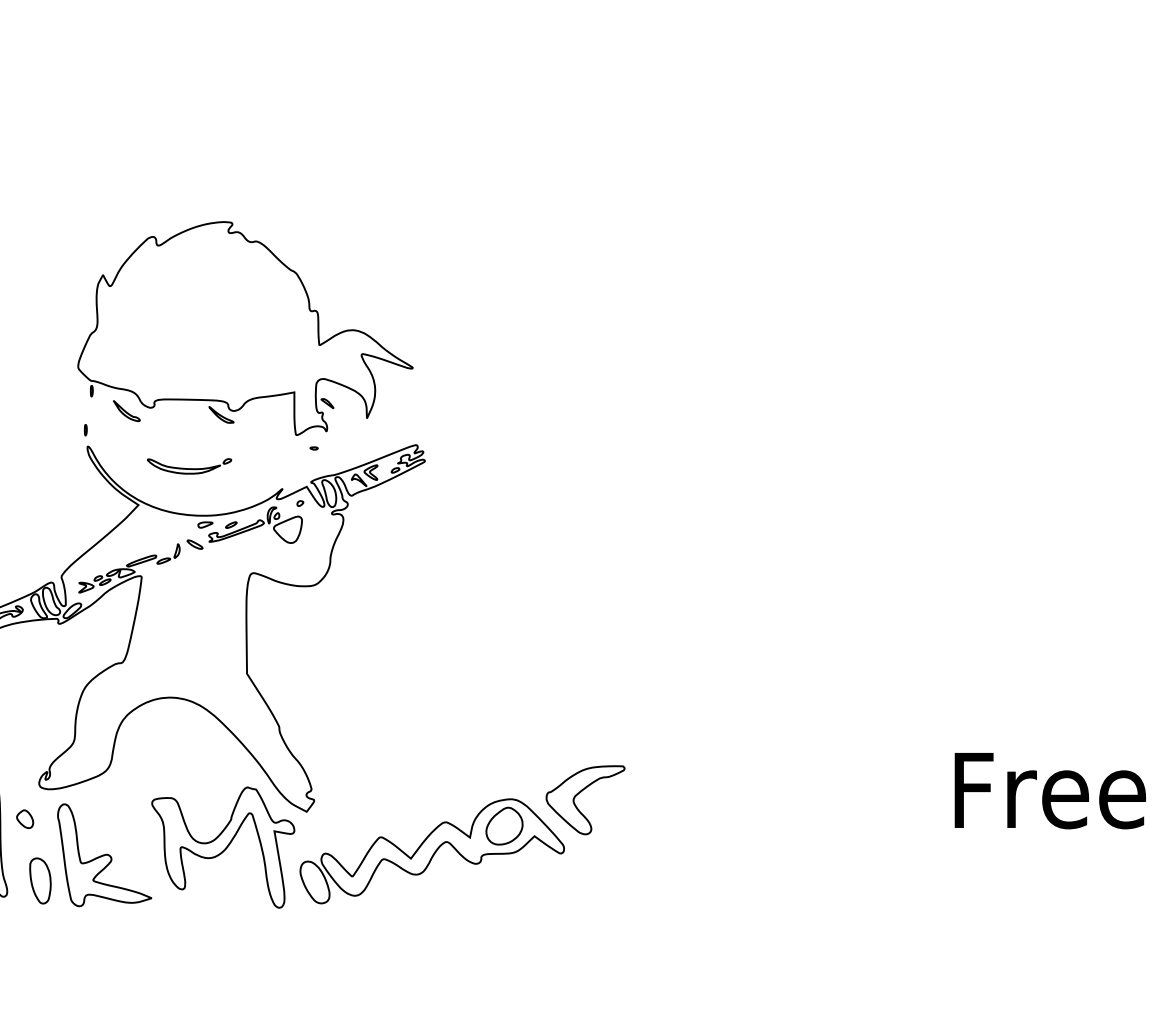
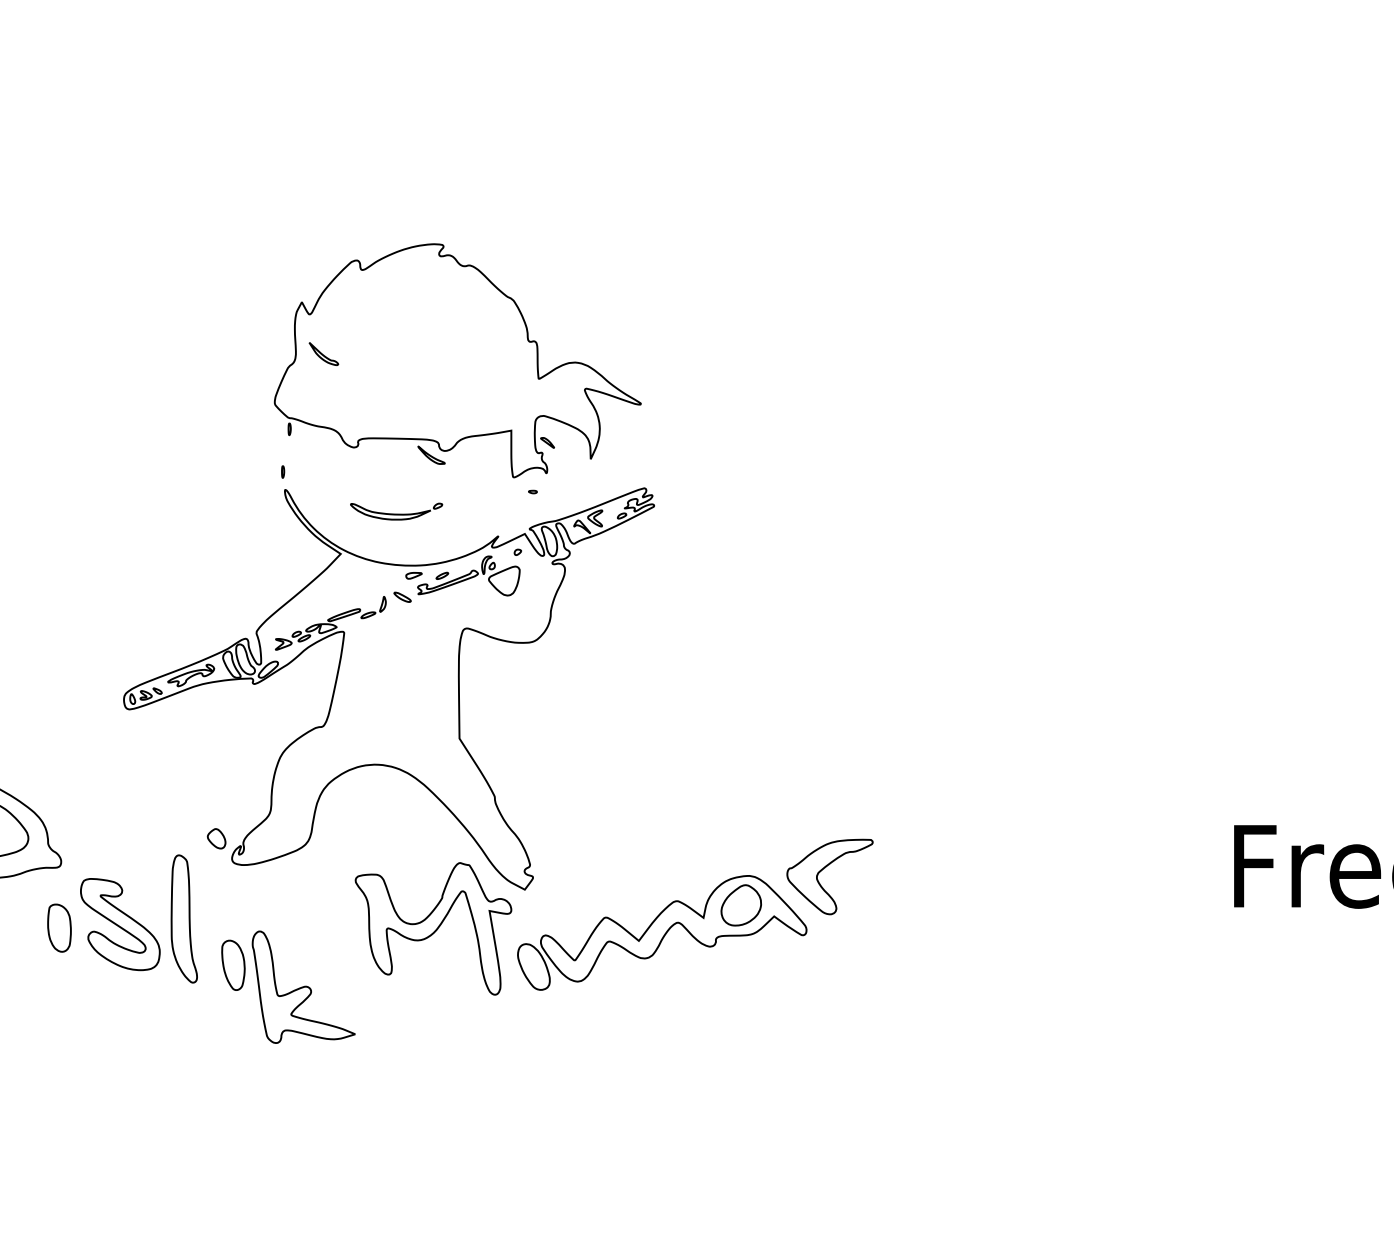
part: (126, 410) -> (323, 353), moved
part: (24, 818) -> (216, 838), moved
part: (104, 854) -> (303, 986), moved

